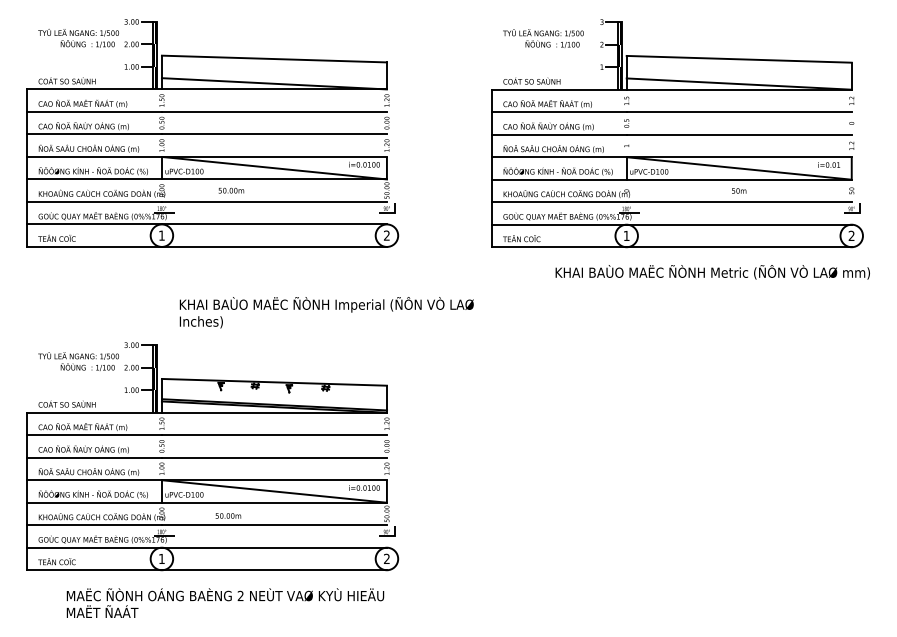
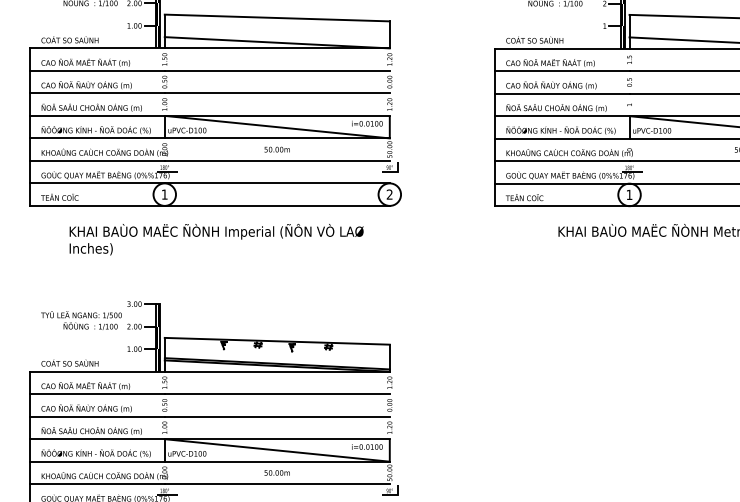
text: (231, 190) -> (277, 149), moved
text: (326, 312) -> (216, 239), moved
text: (228, 515) -> (277, 472), moved

